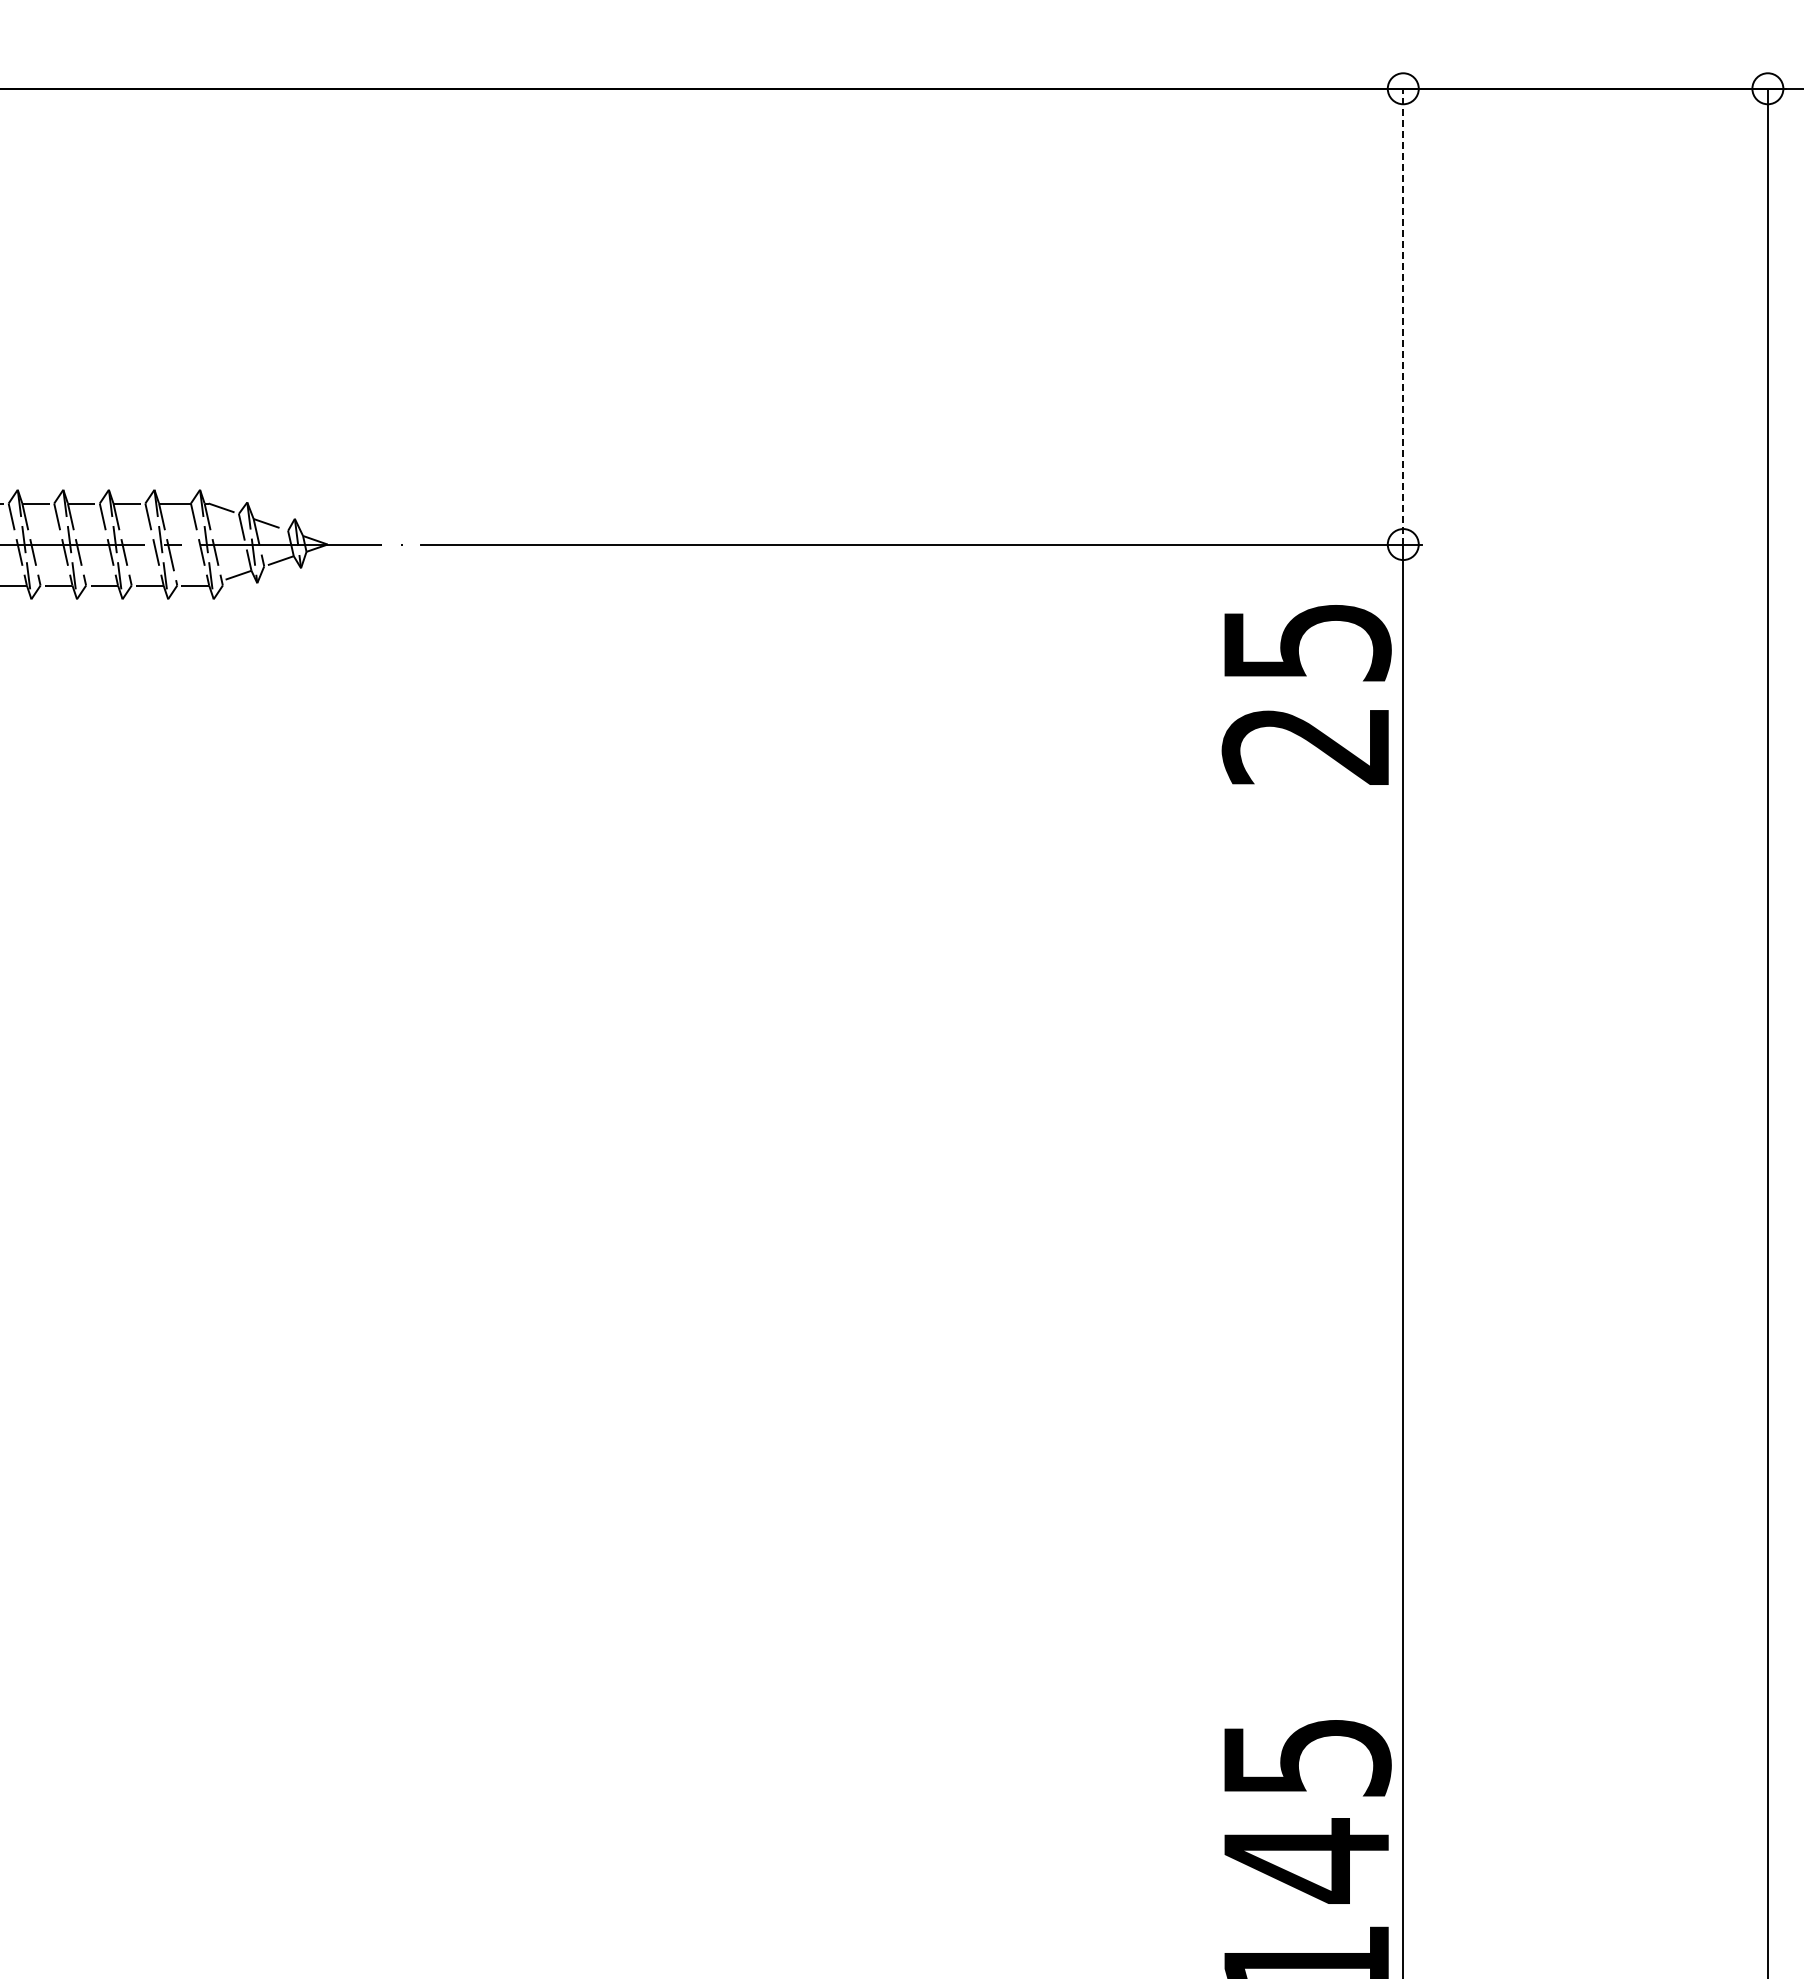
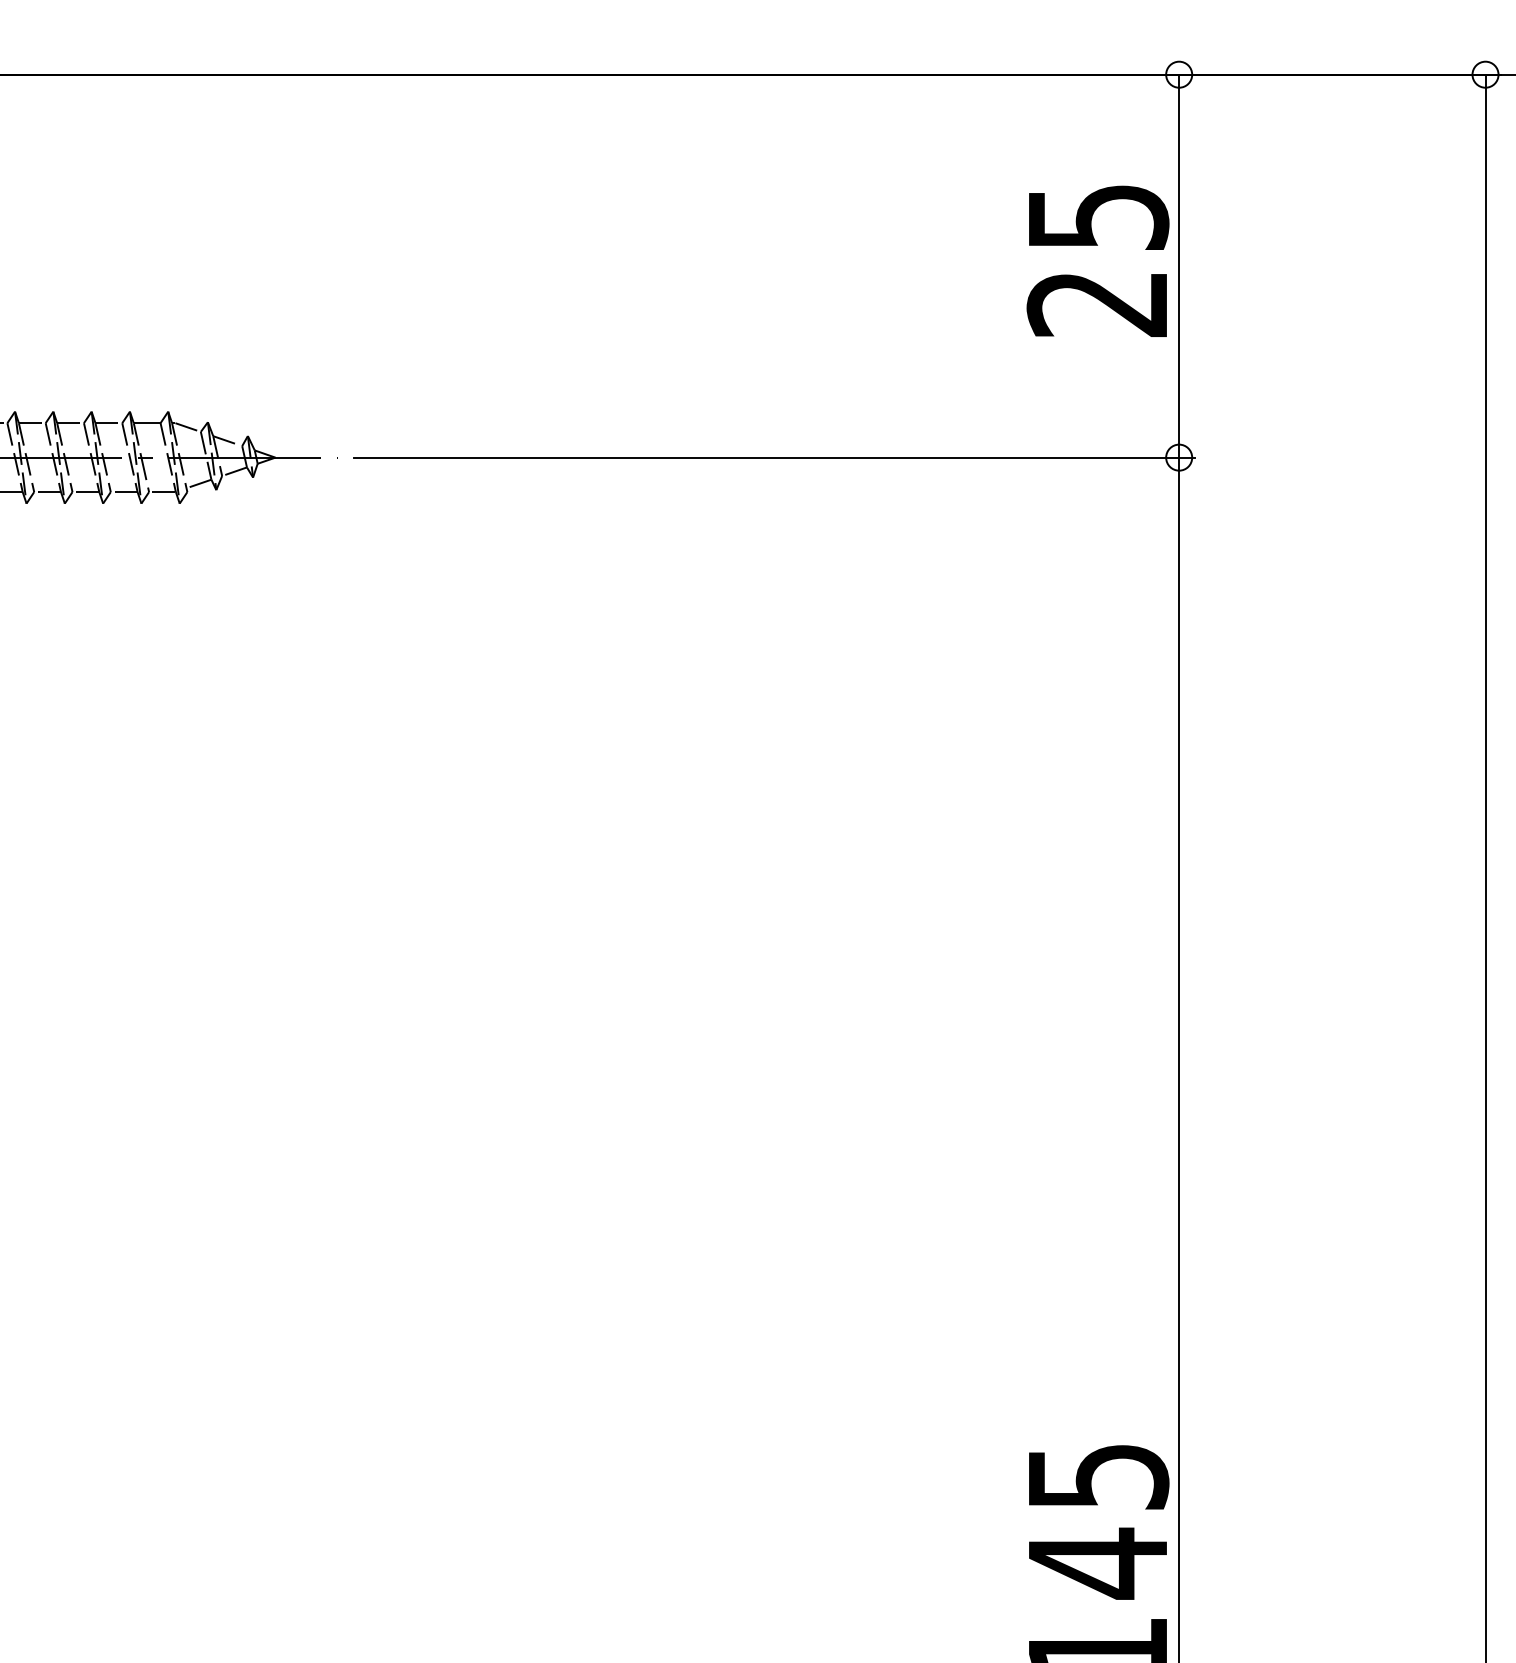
line: (1403, 316) -> (1179, 266), dashed -> solid
text: (1306, 694) -> (1097, 261), moved

